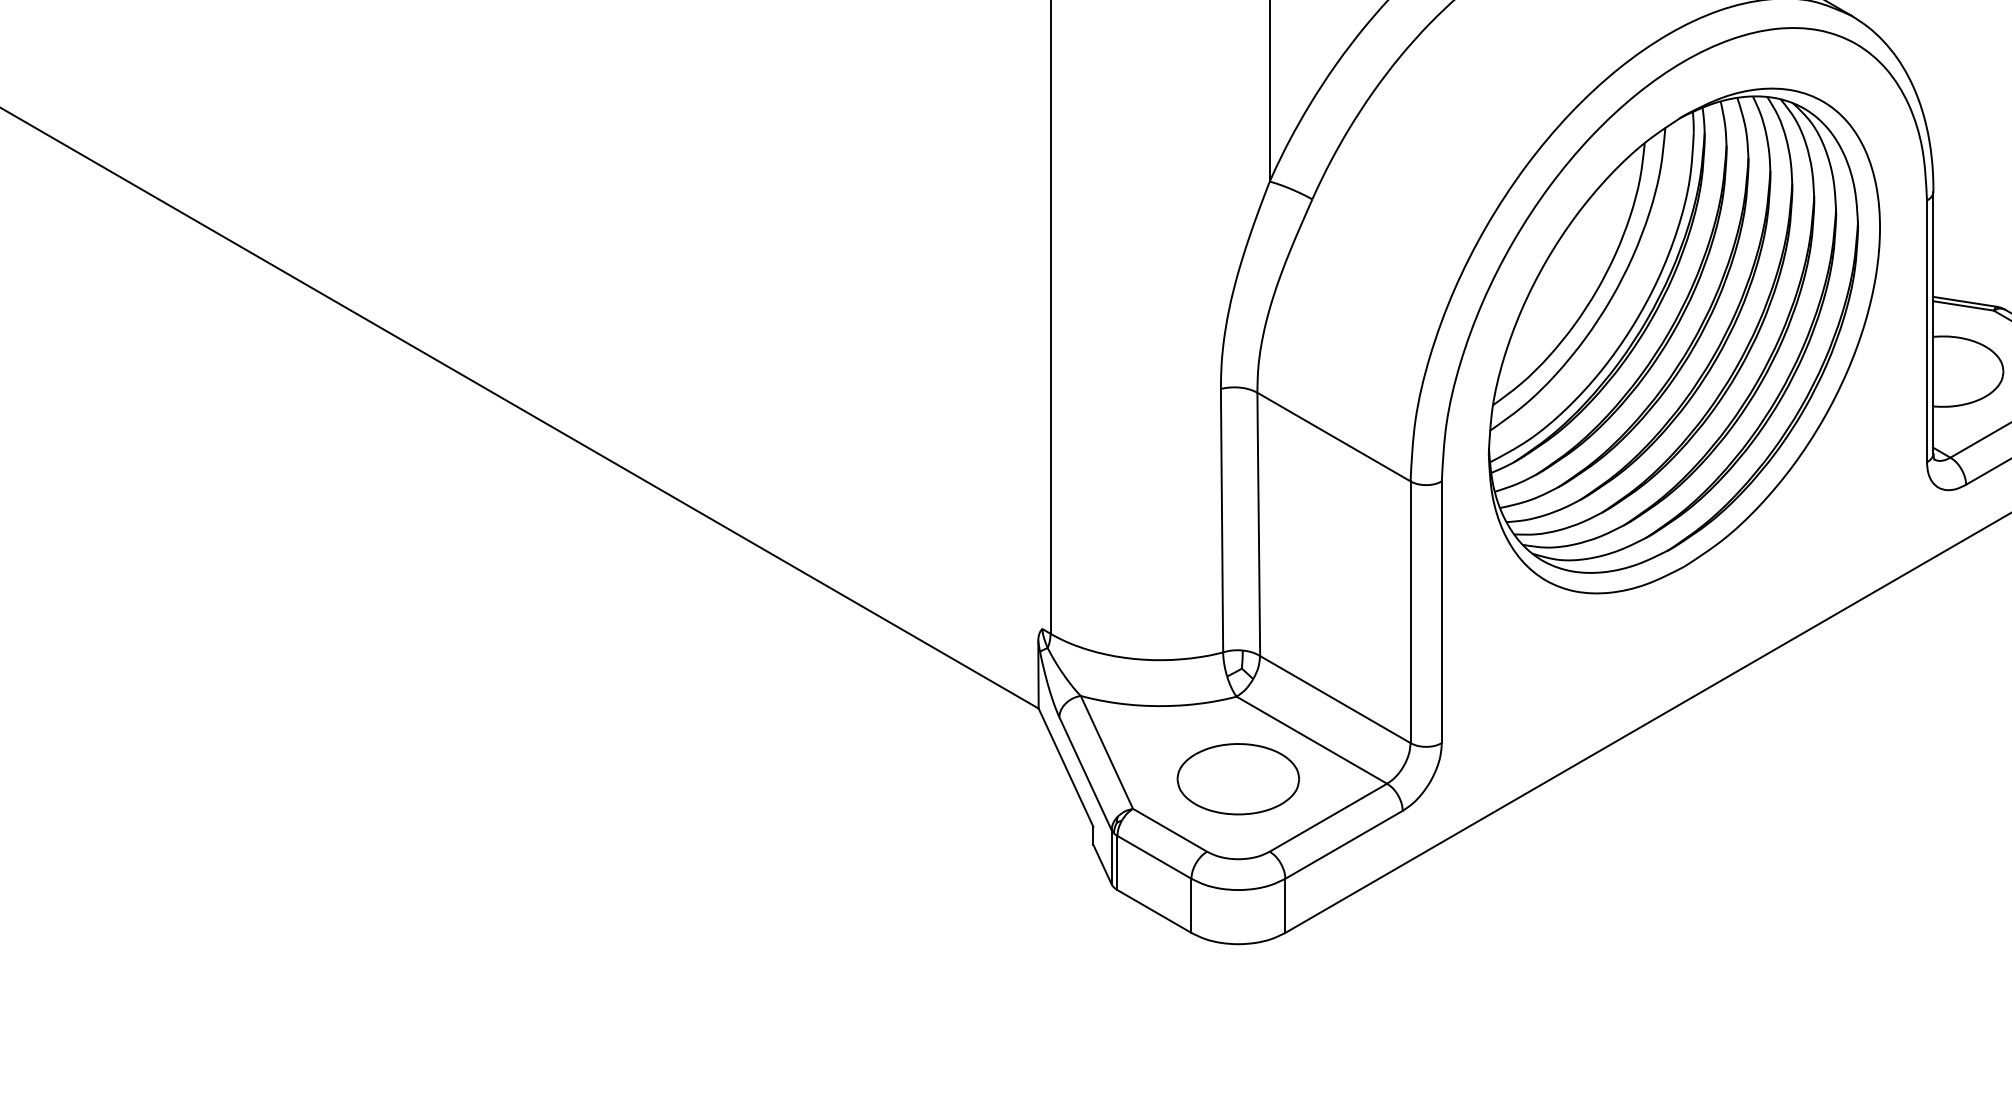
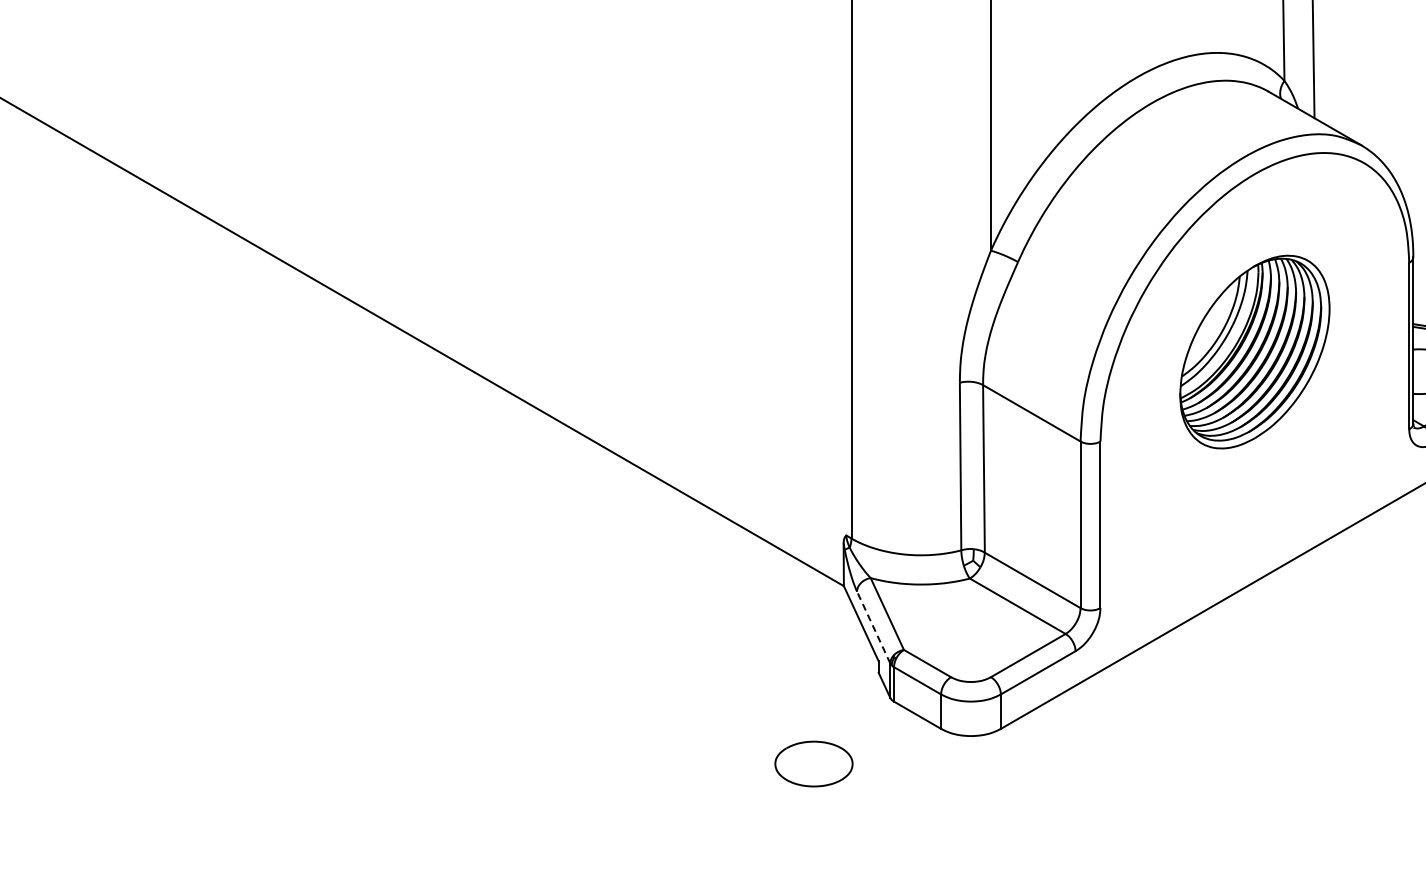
part: (1683, 339) -> (1254, 351), size x0.6
line: (1085, 773) -> (873, 627), solid -> dashed
part: (1237, 778) -> (813, 763), moved

